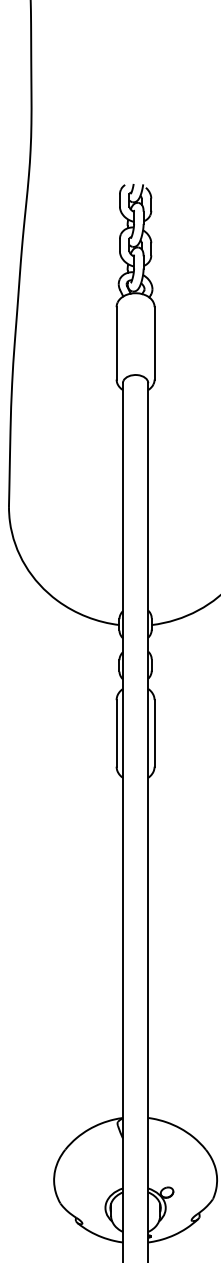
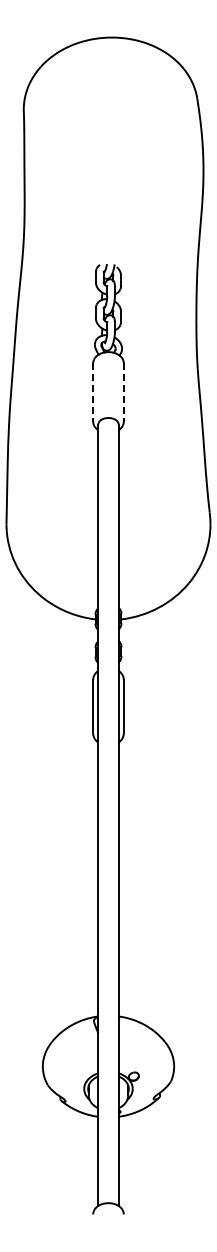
line: (116, 344) -> (93, 393), solid -> dashed
line: (154, 344) -> (123, 393), solid -> dashed

